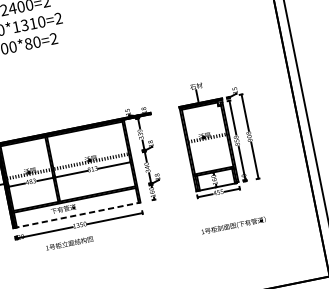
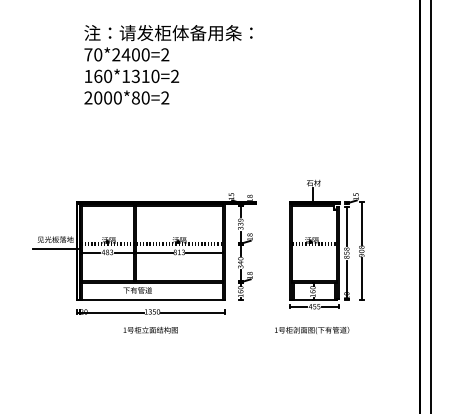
line: (77, 215) -> (151, 300), dashed -> solid
text: (233, 224) -> (312, 329), moved
text: (69, 242) -> (150, 329), moved

